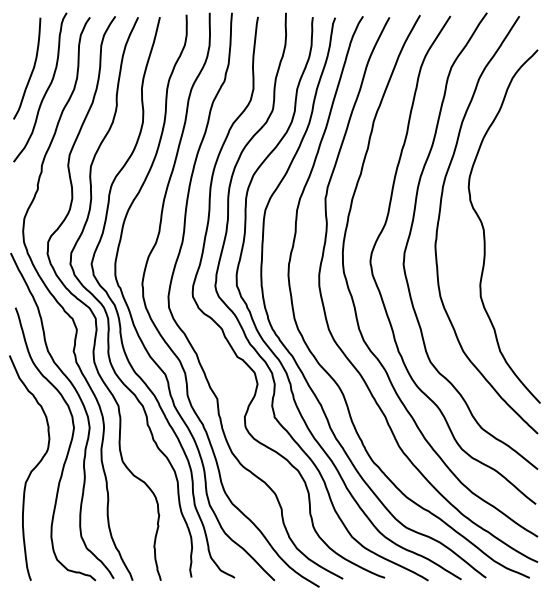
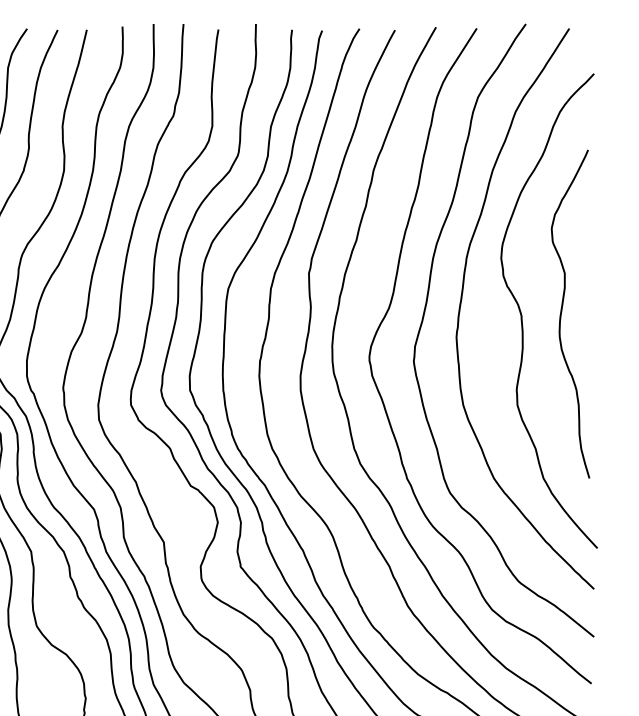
curve: (514, 228) -> (562, 313), added

